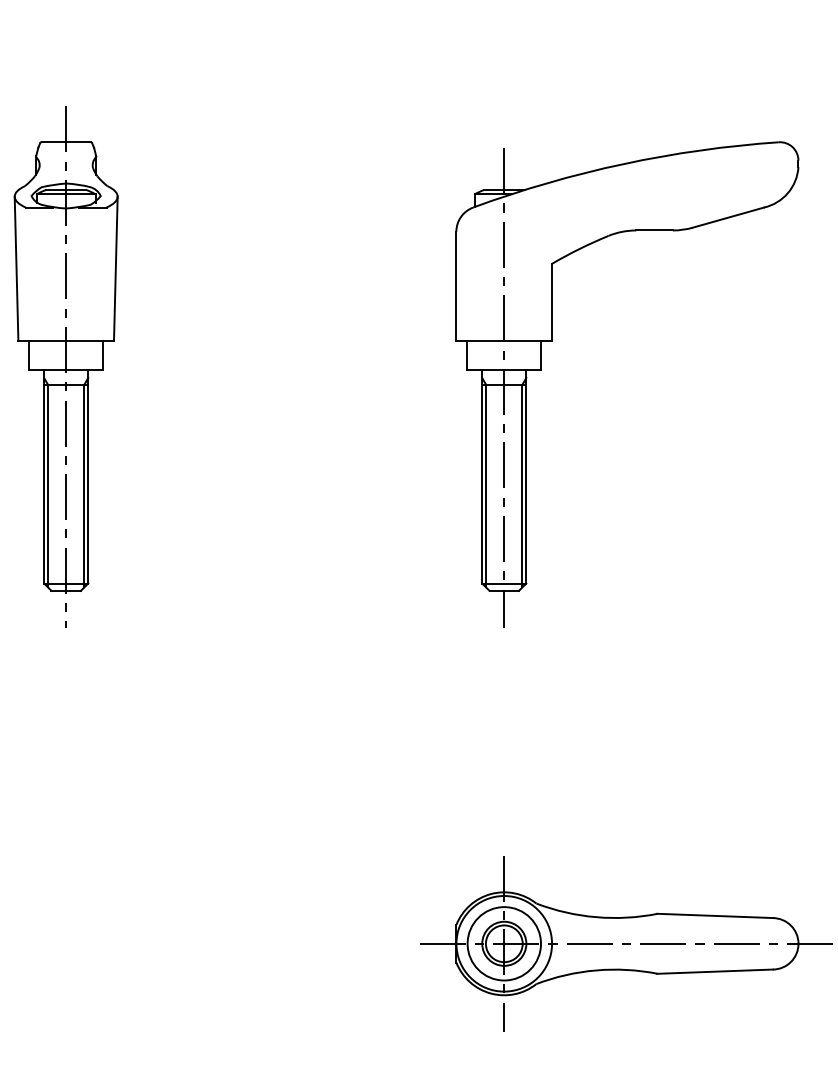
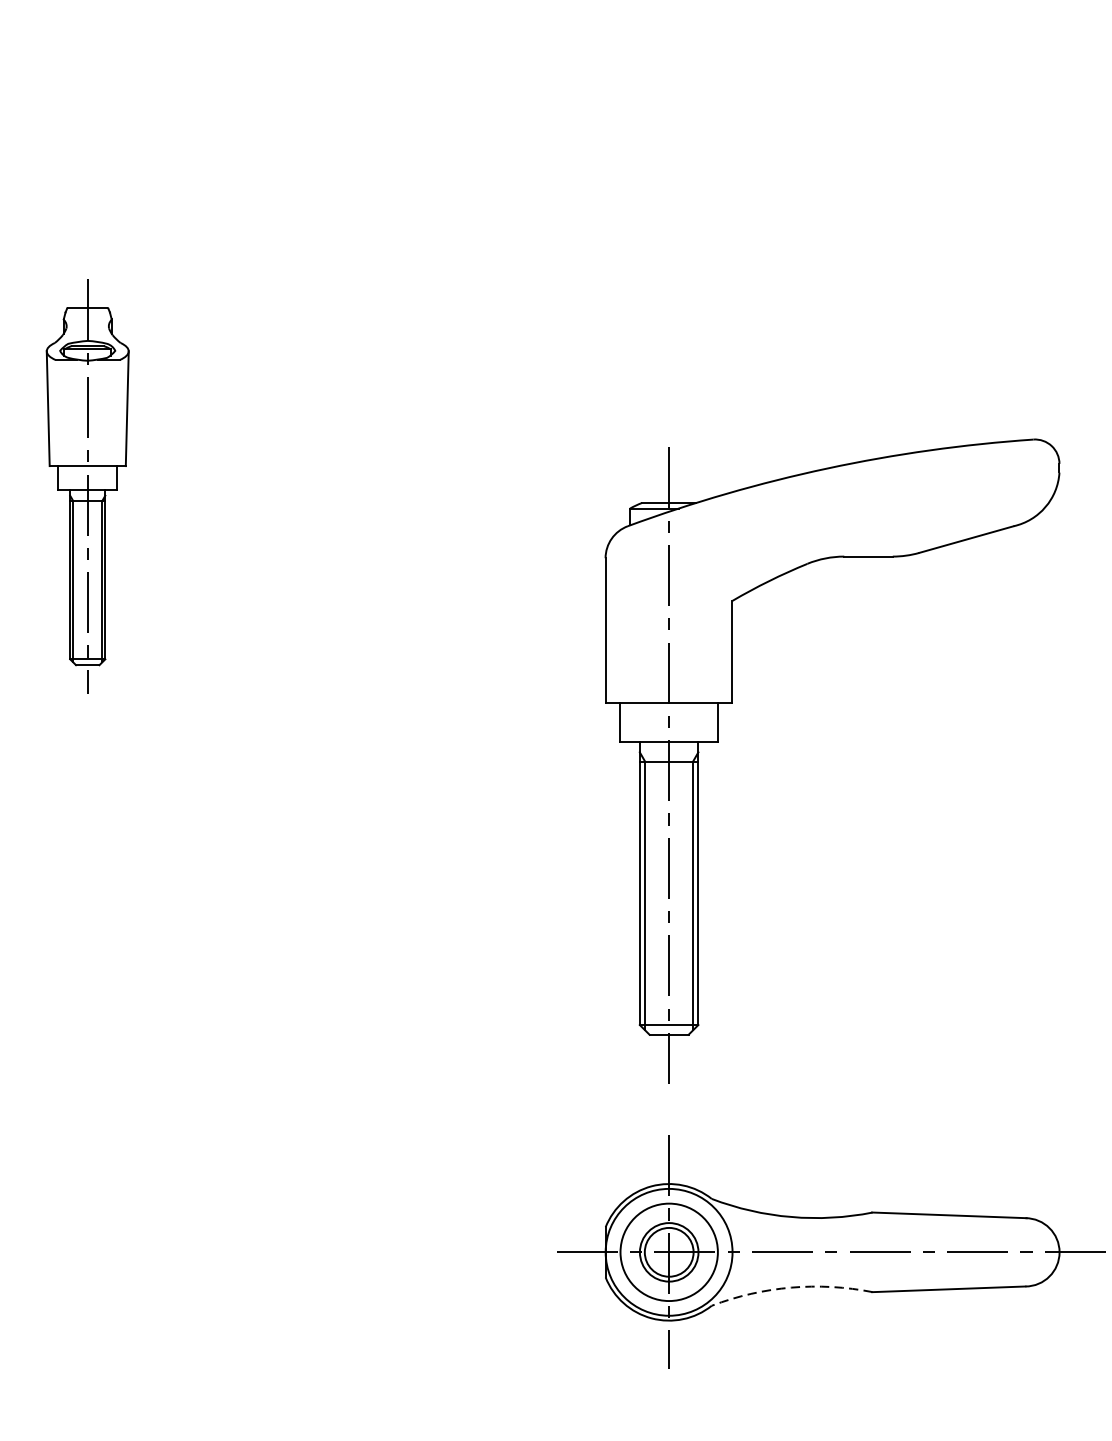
part: (552, 341) -> (733, 703), moved
part: (65, 366) -> (86, 486), size x0.6
arc: (596, 970) -> (791, 1287), solid -> dashed

